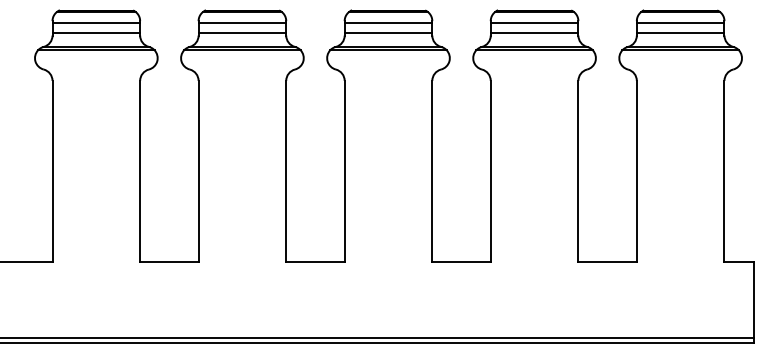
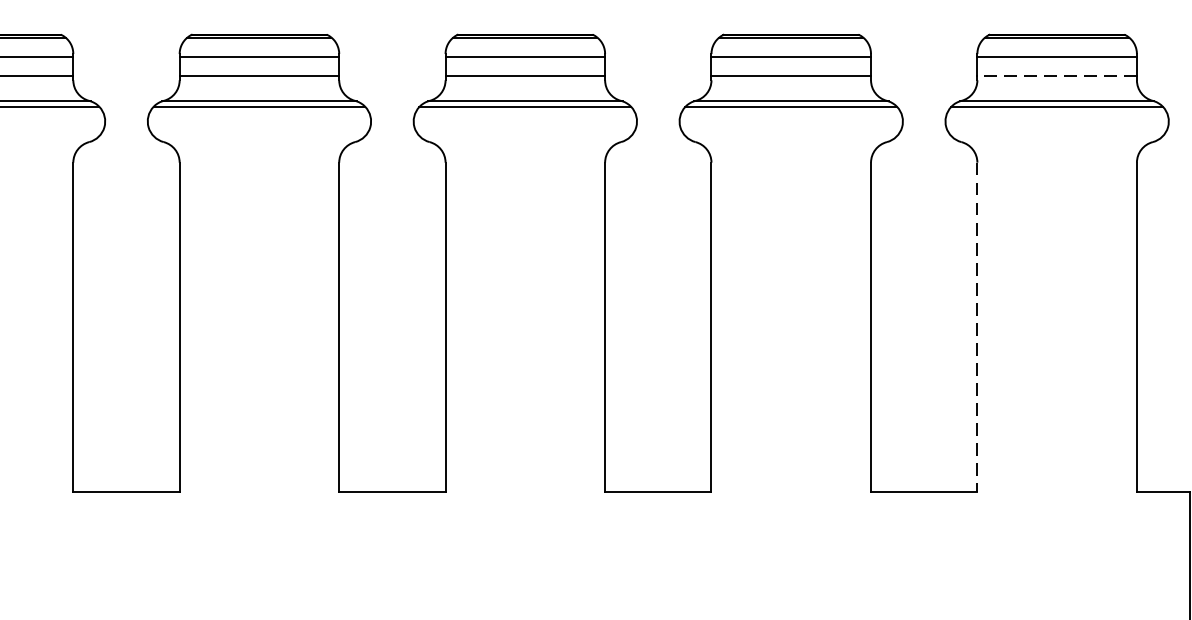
line: (680, 33) -> (1056, 76), solid -> dashed
line: (636, 171) -> (976, 327), solid -> dashed

